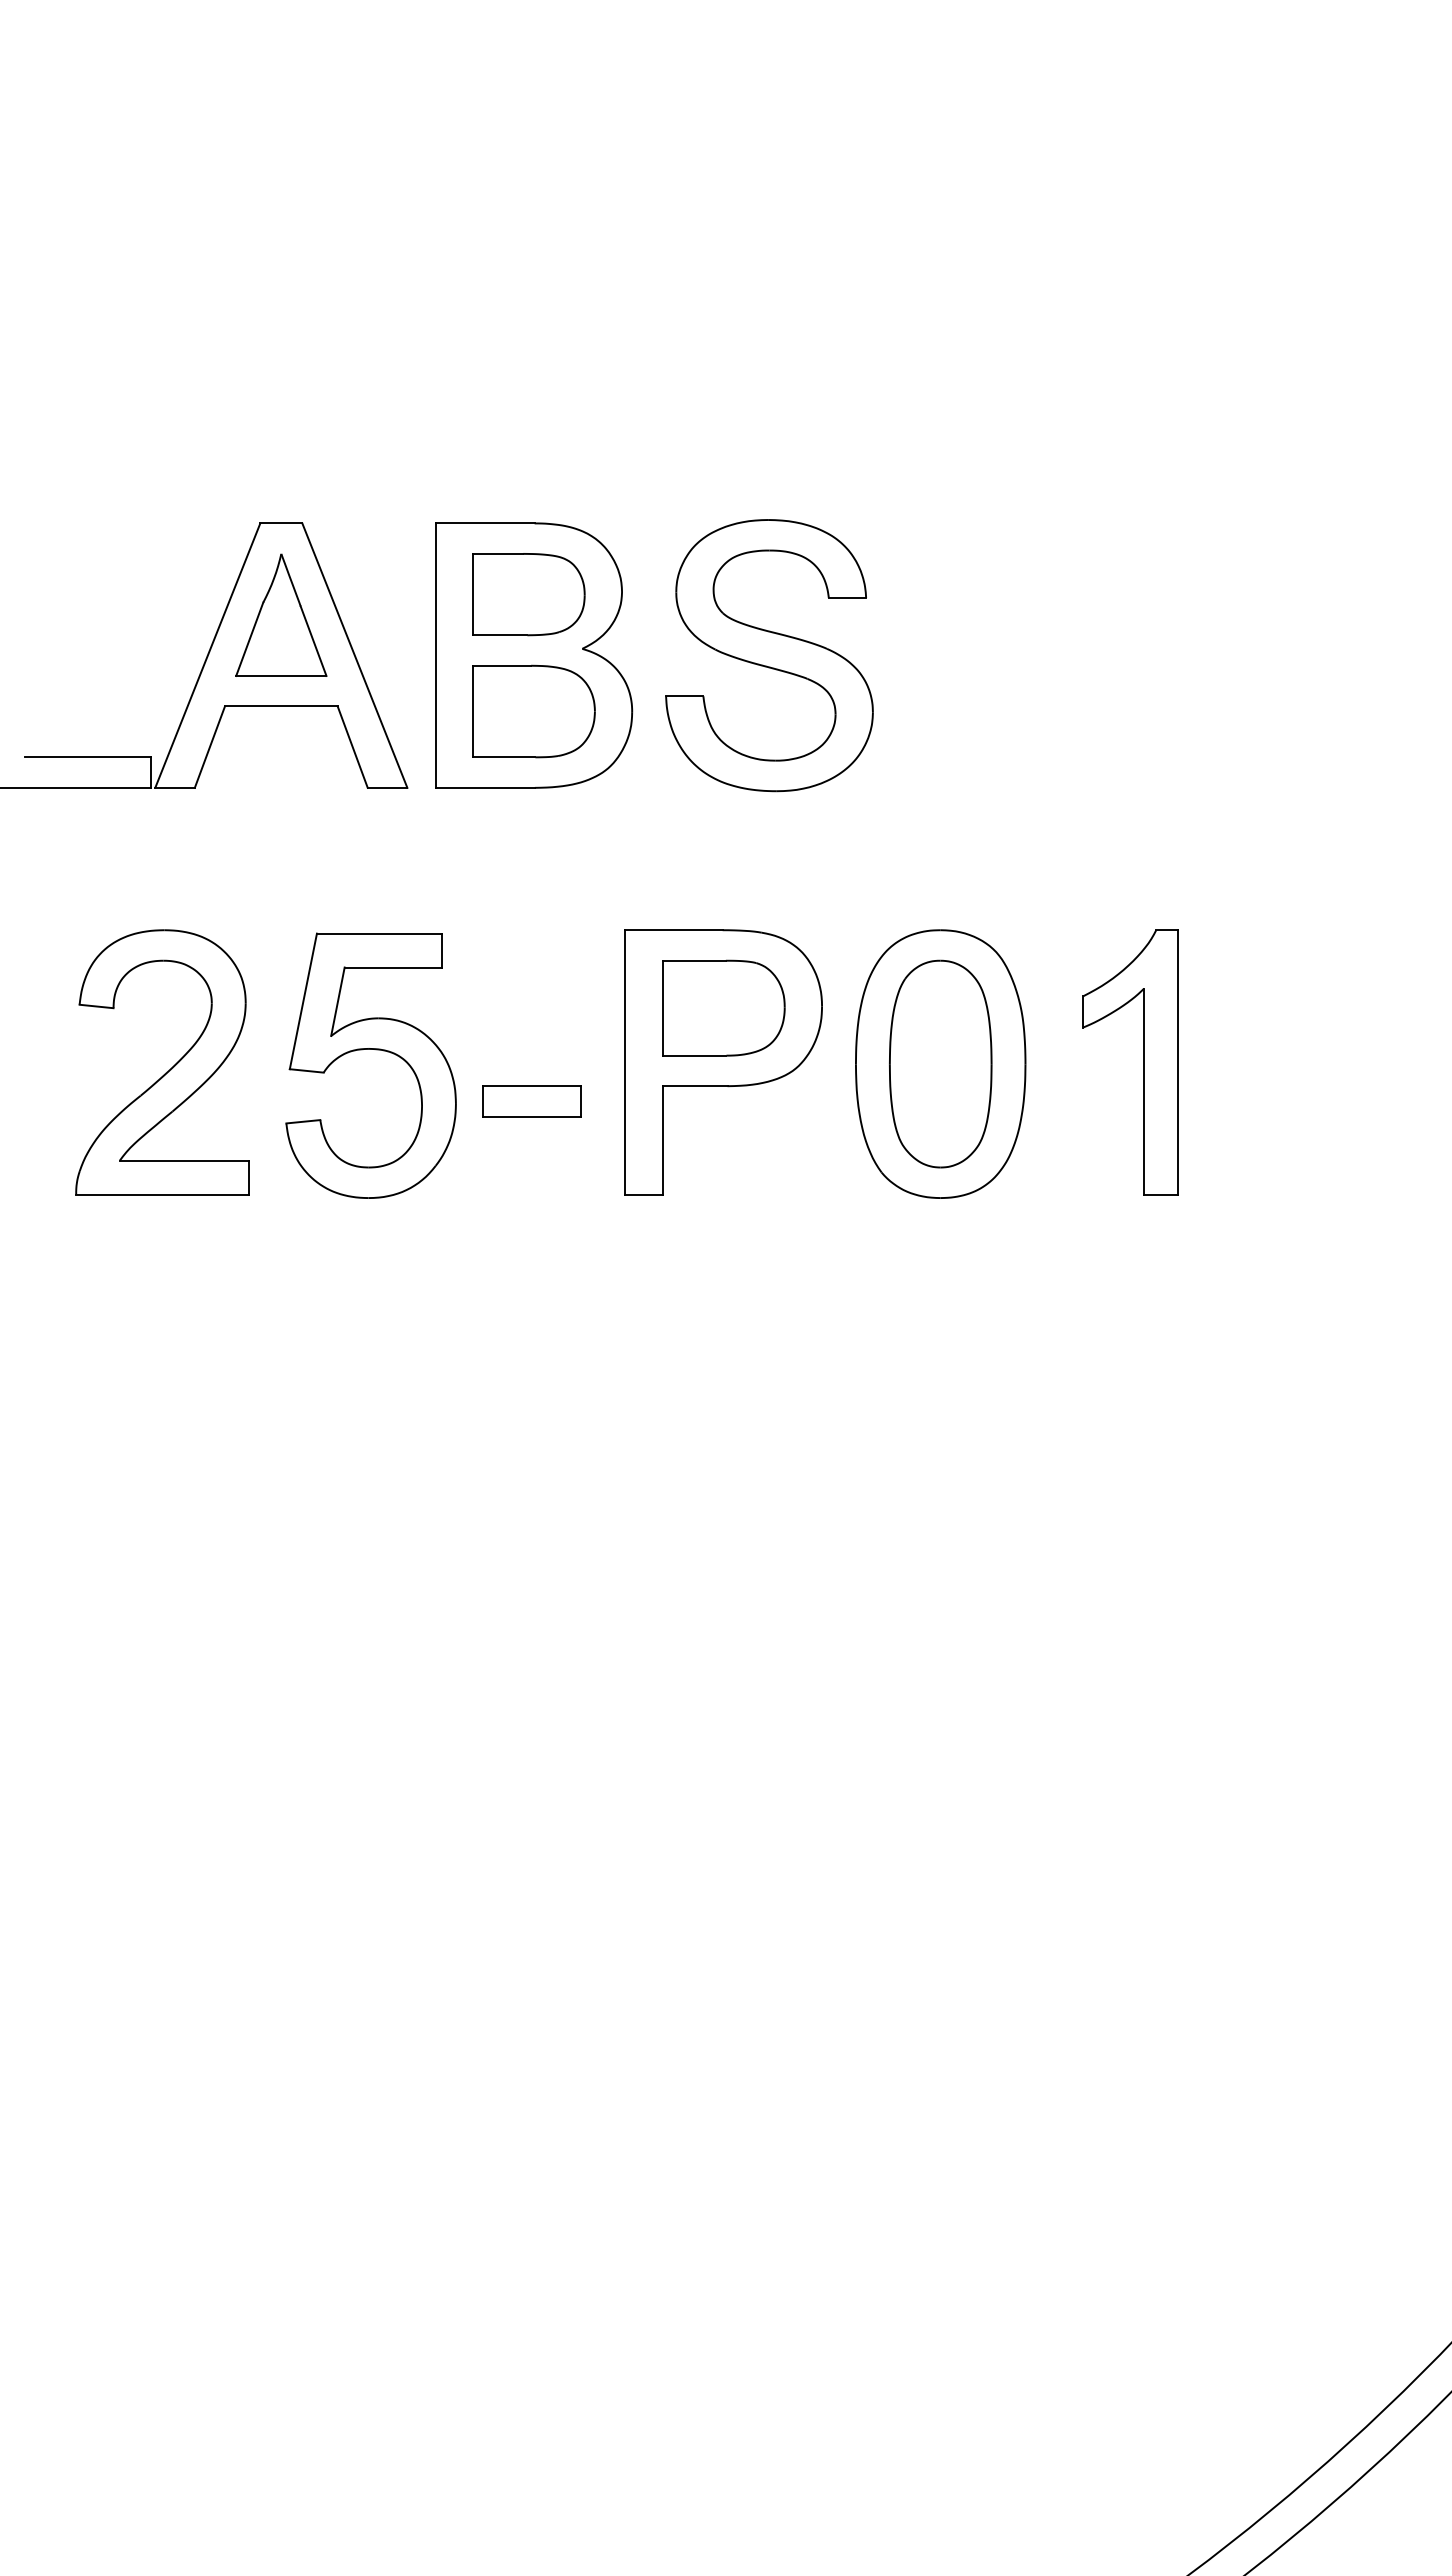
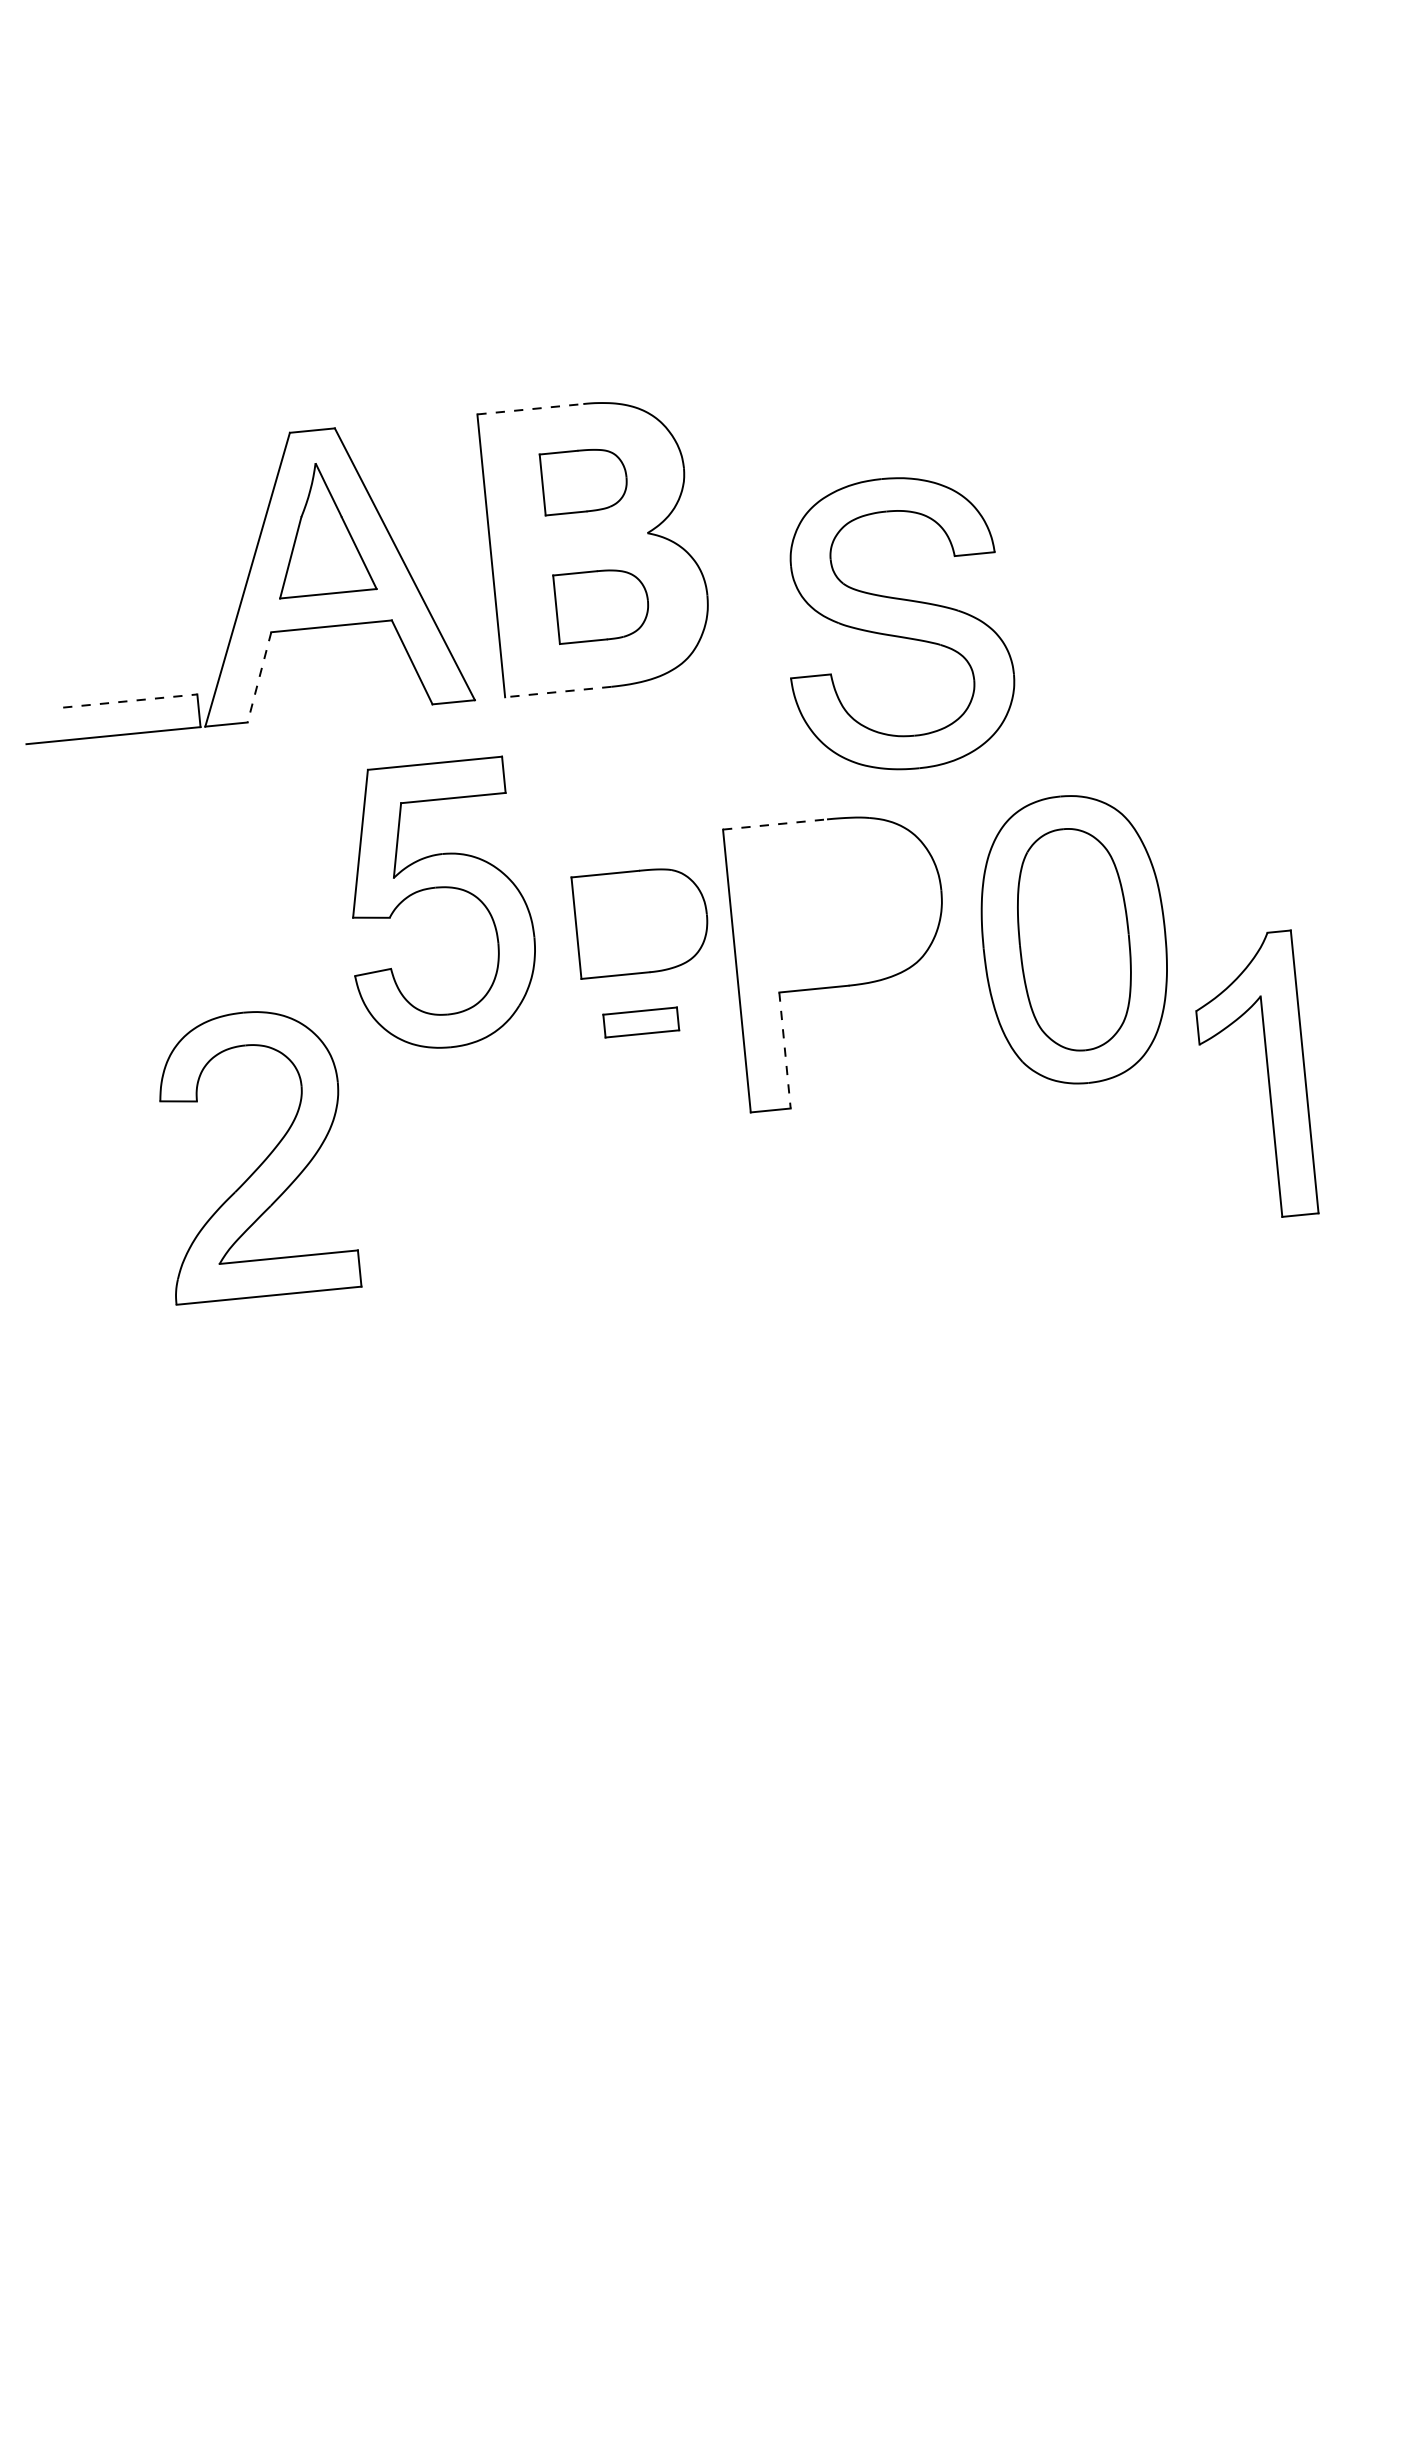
line: (485, 523) -> (530, 409), solid -> dashed
part: (528, 594) -> (584, 480), size x0.7
part: (769, 655) -> (897, 623), moved
part: (533, 711) -> (601, 605), size x0.7
line: (209, 747) -> (259, 677), solid -> dashed
line: (88, 757) -> (130, 701), solid -> dashed
line: (485, 787) -> (558, 691), solid -> dashed
line: (674, 930) -> (775, 824), solid -> dashed
part: (723, 1007) -> (641, 921), moved
part: (375, 1050) -> (442, 888), moved
part: (1143, 1062) -> (1267, 1075), moved
part: (166, 1071) -> (260, 1163), moved
part: (531, 1101) -> (640, 1022), size x0.7
line: (662, 1140) -> (784, 1050), solid -> dashed

